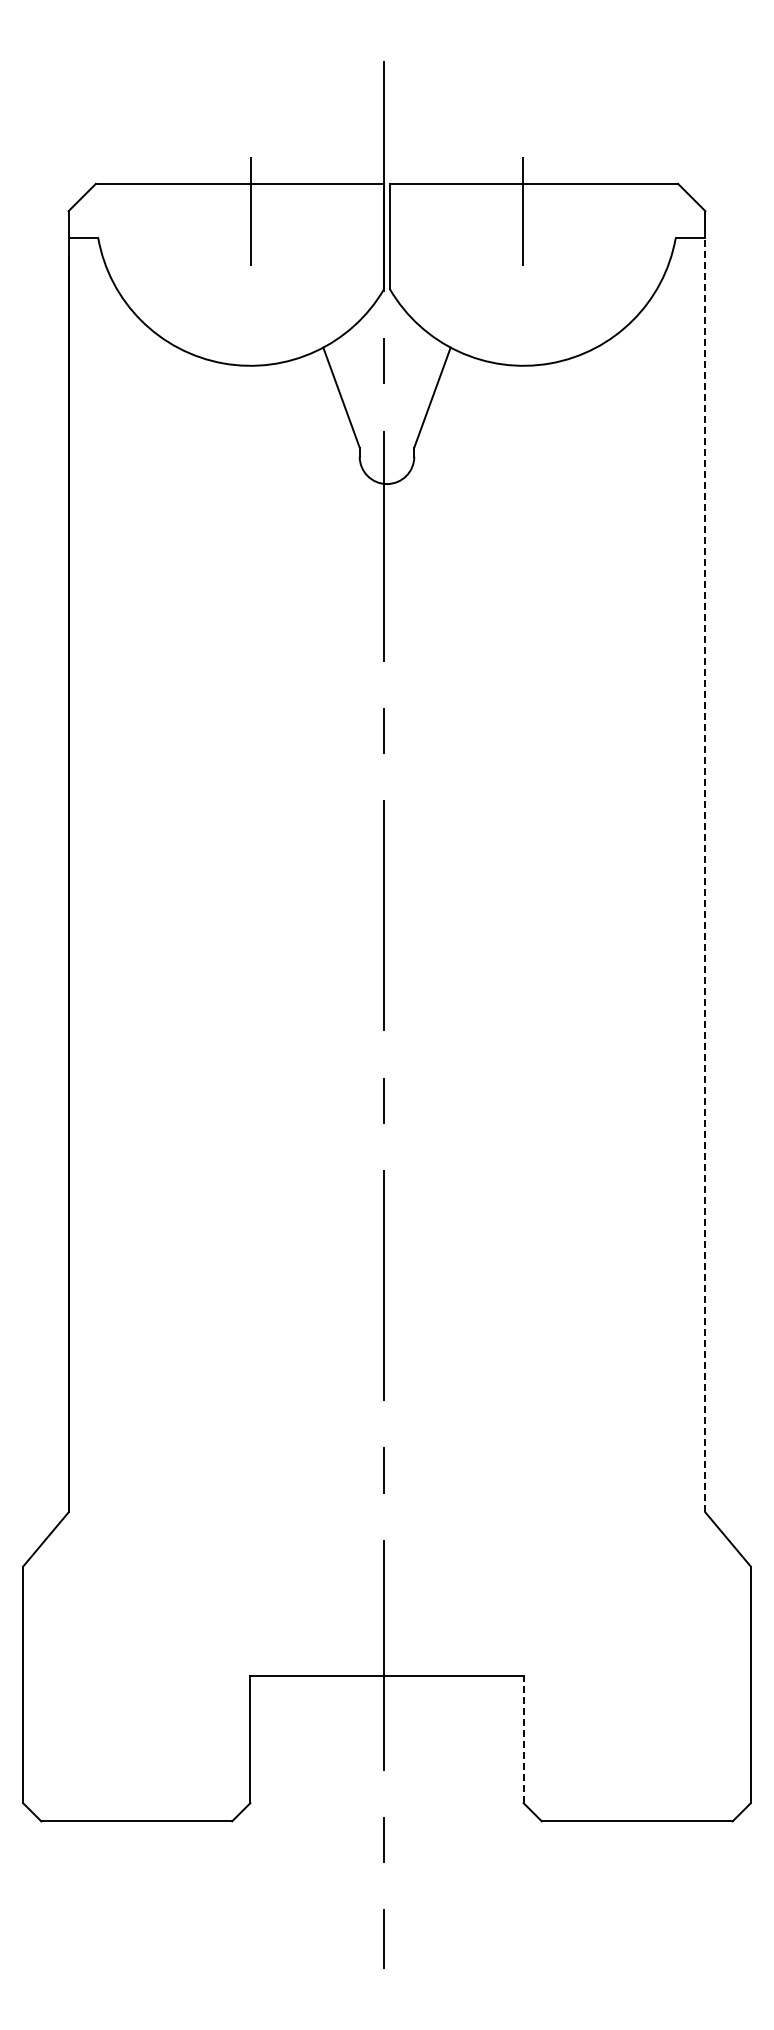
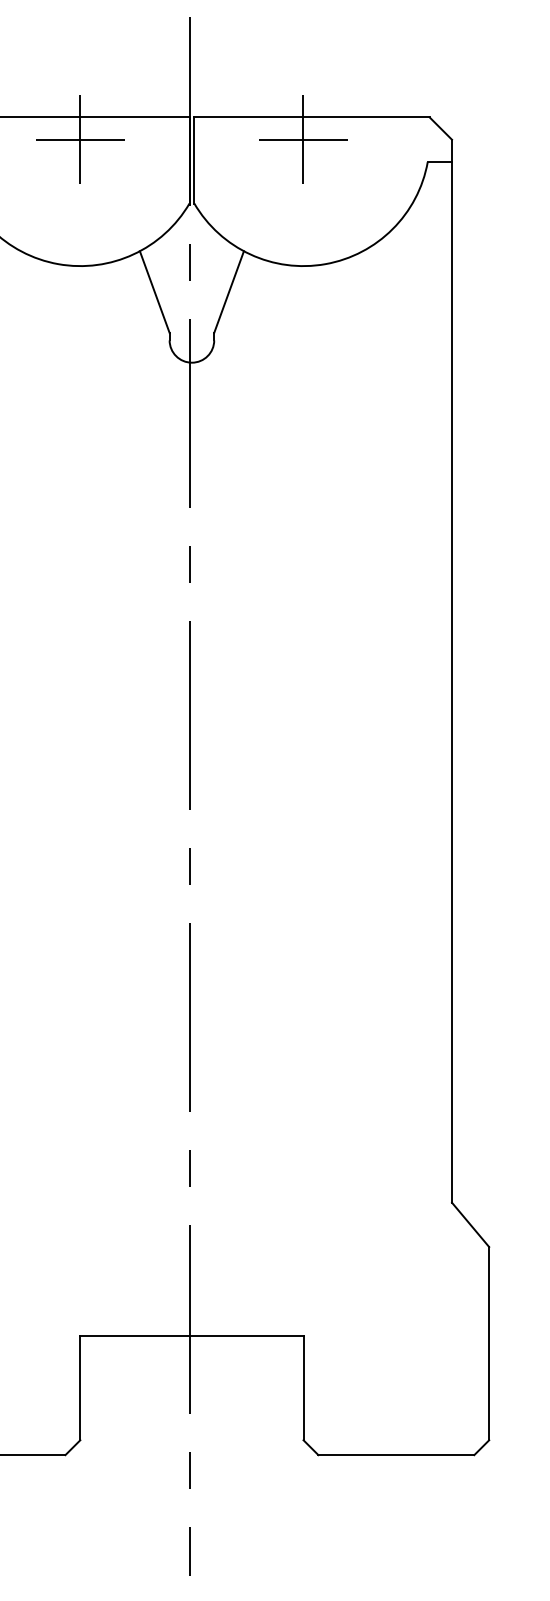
line: (250, 211) -> (80, 140), added
line: (523, 211) -> (303, 140), added
line: (705, 875) -> (452, 682), dashed -> solid
line: (523, 1739) -> (303, 1388), dashed -> solid

